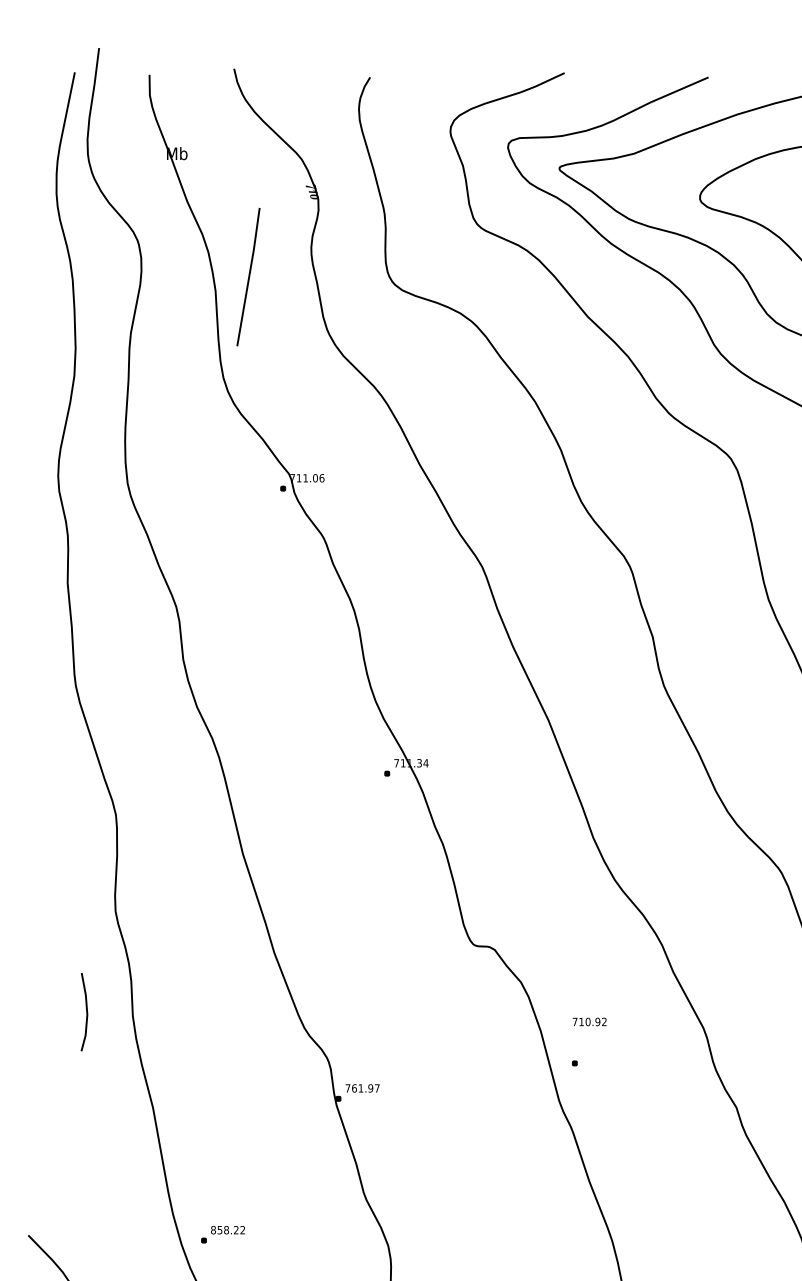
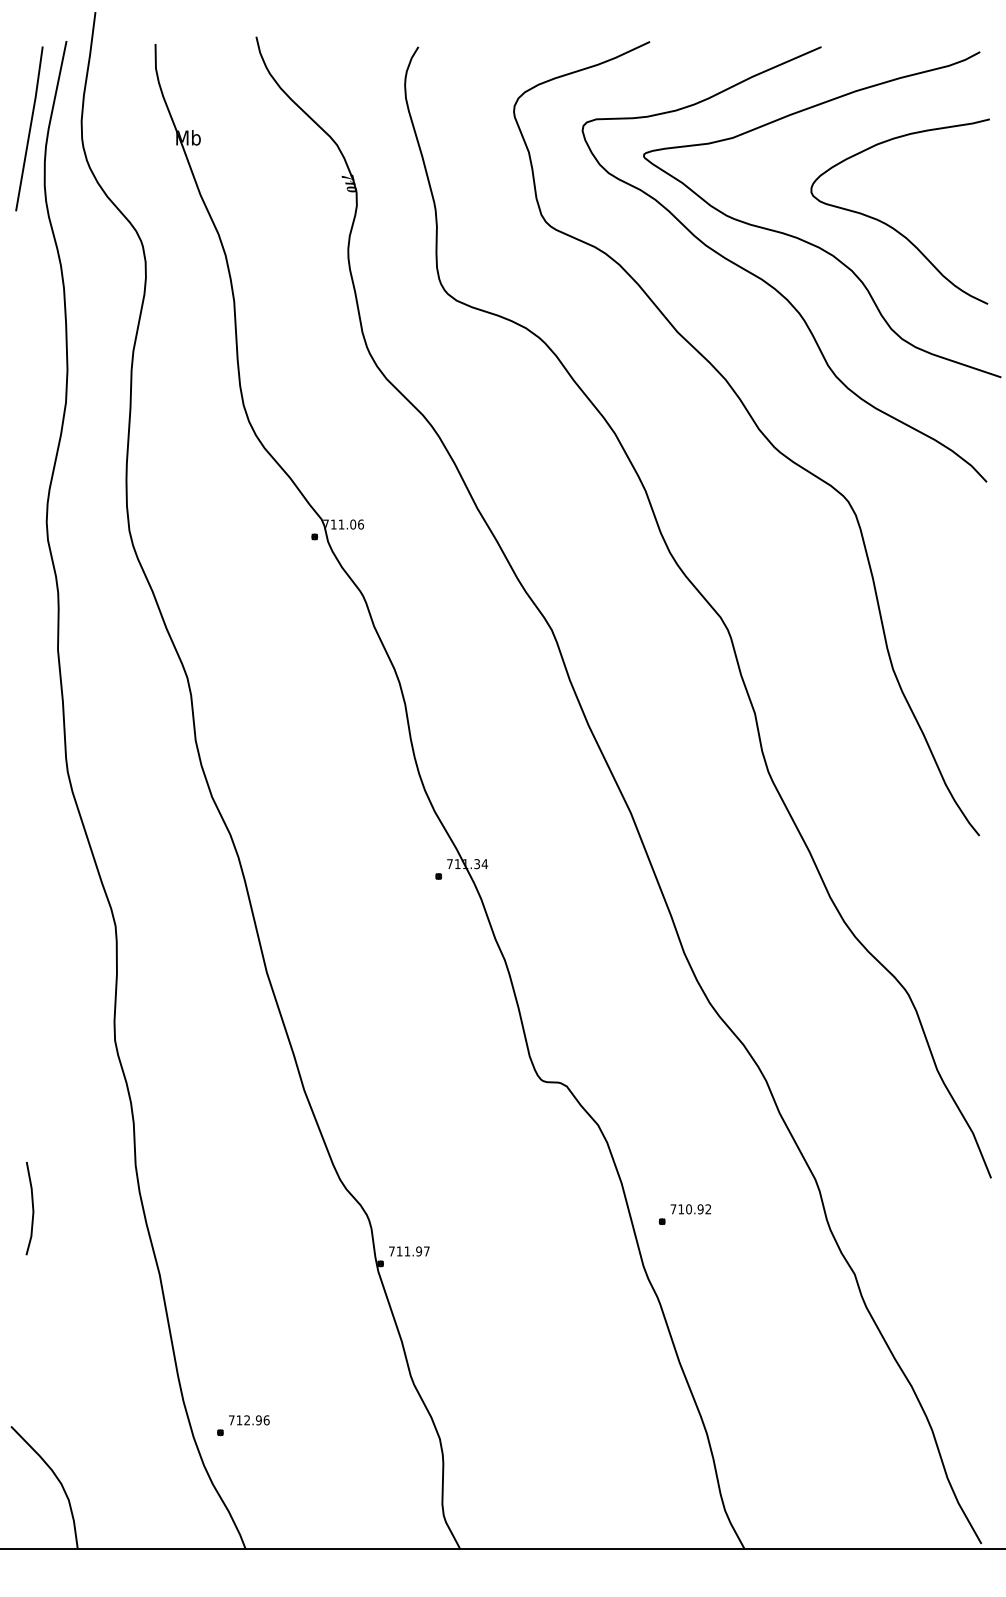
line: (248, 276) -> (29, 128), moved
line: (86, 1012) -> (32, 1208), moved
text: (589, 1022) -> (690, 1209), moved
text: (354, 1088) -> (399, 1251), 761.97 -> 711.97
text: (227, 1230) -> (248, 1420), 858.22 -> 712.96

